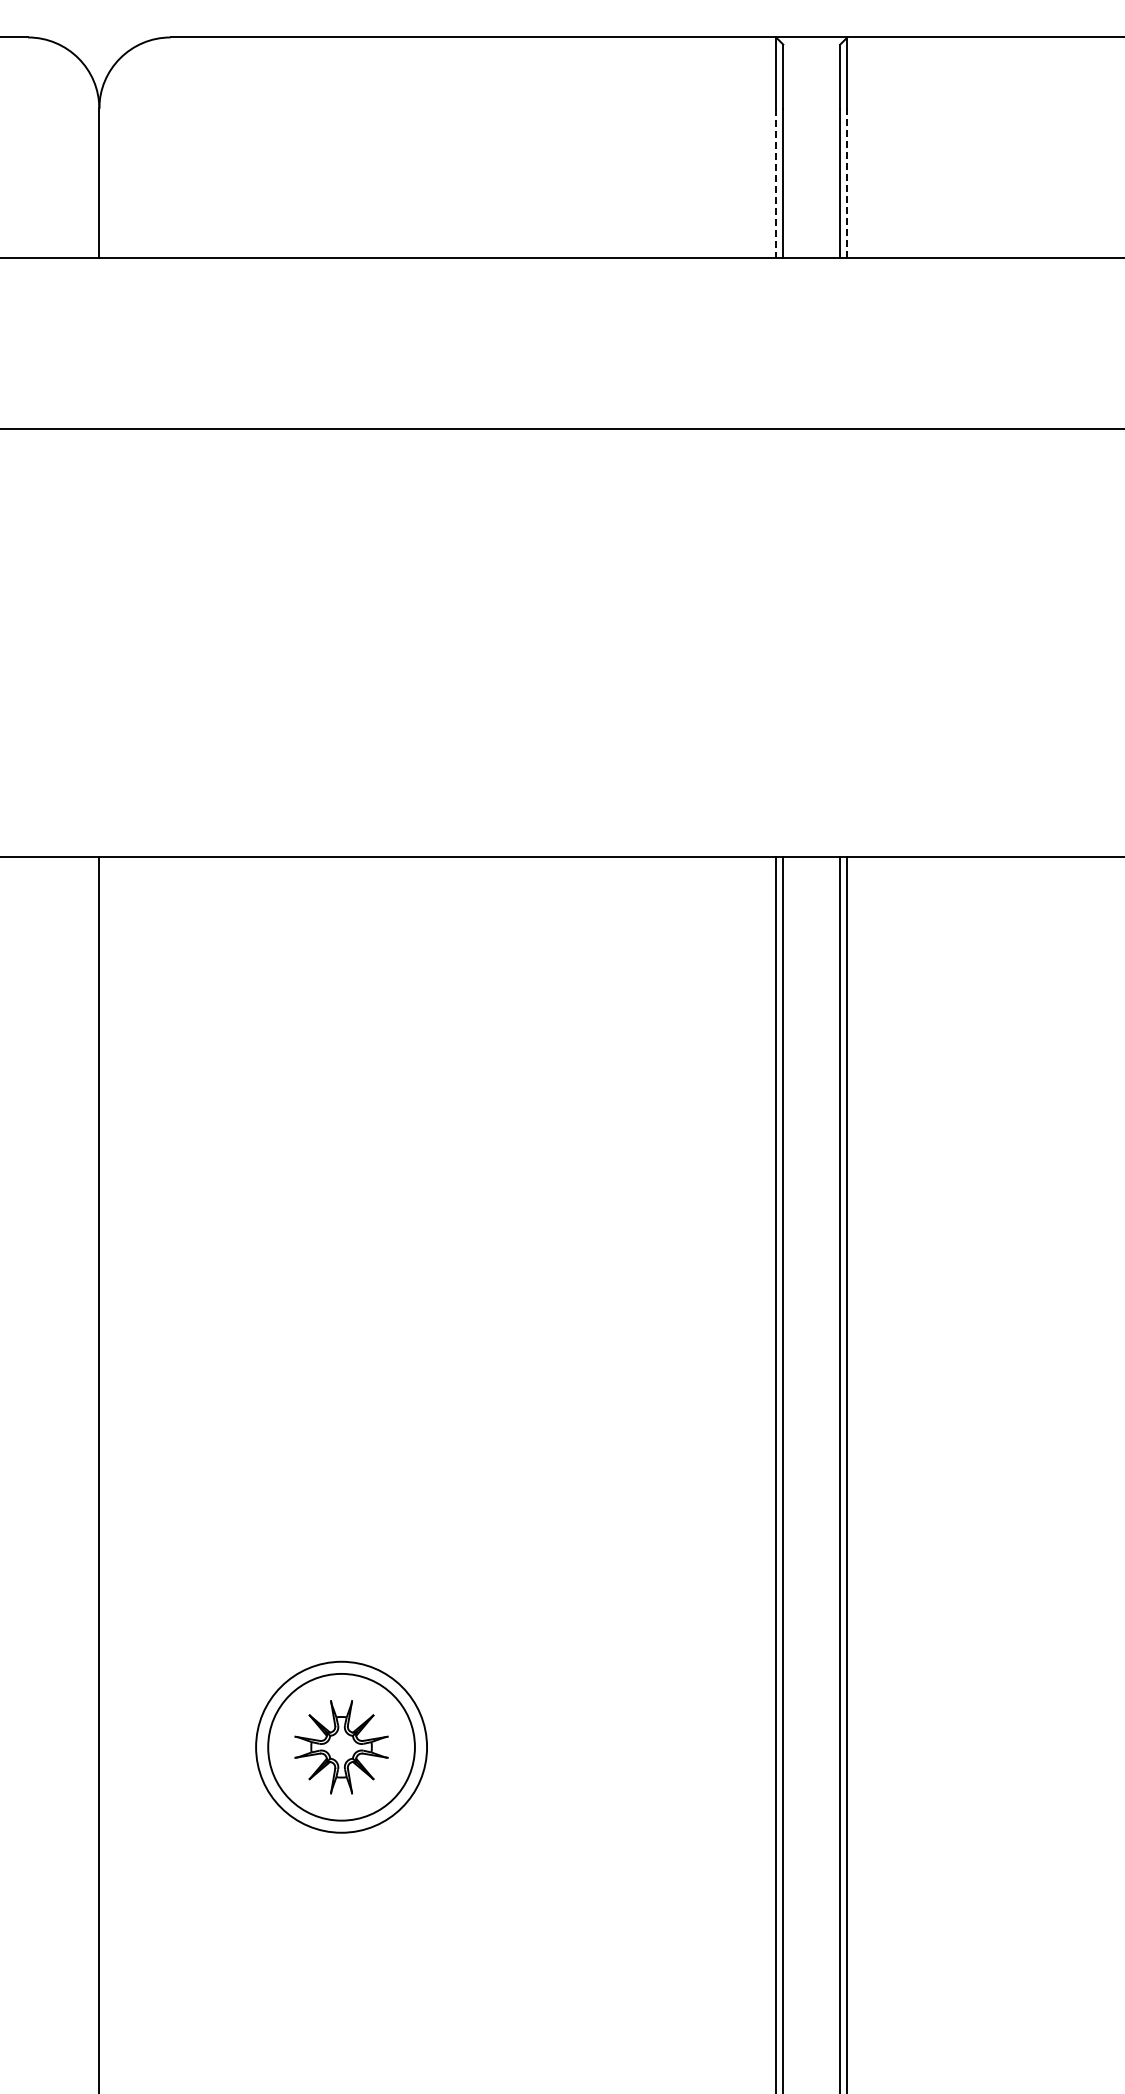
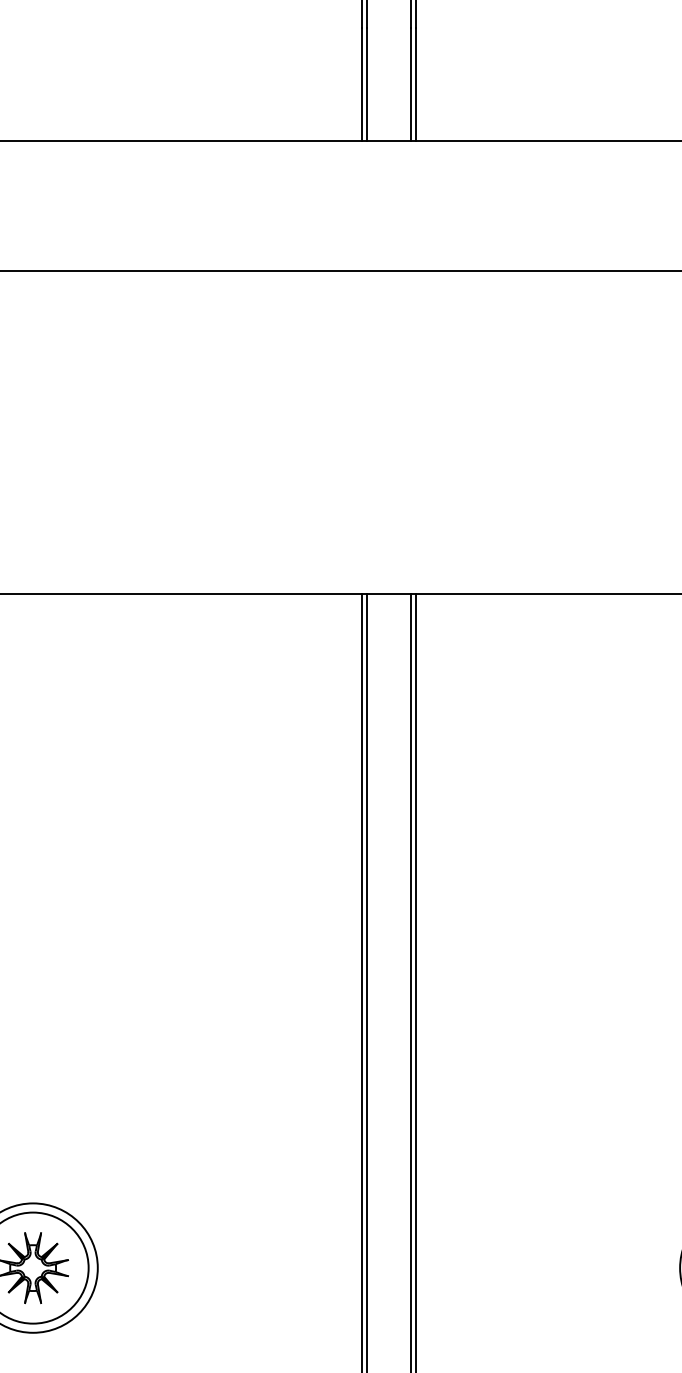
line: (776, 183) -> (362, 84), dashed -> solid
line: (847, 183) -> (415, 84), dashed -> solid

